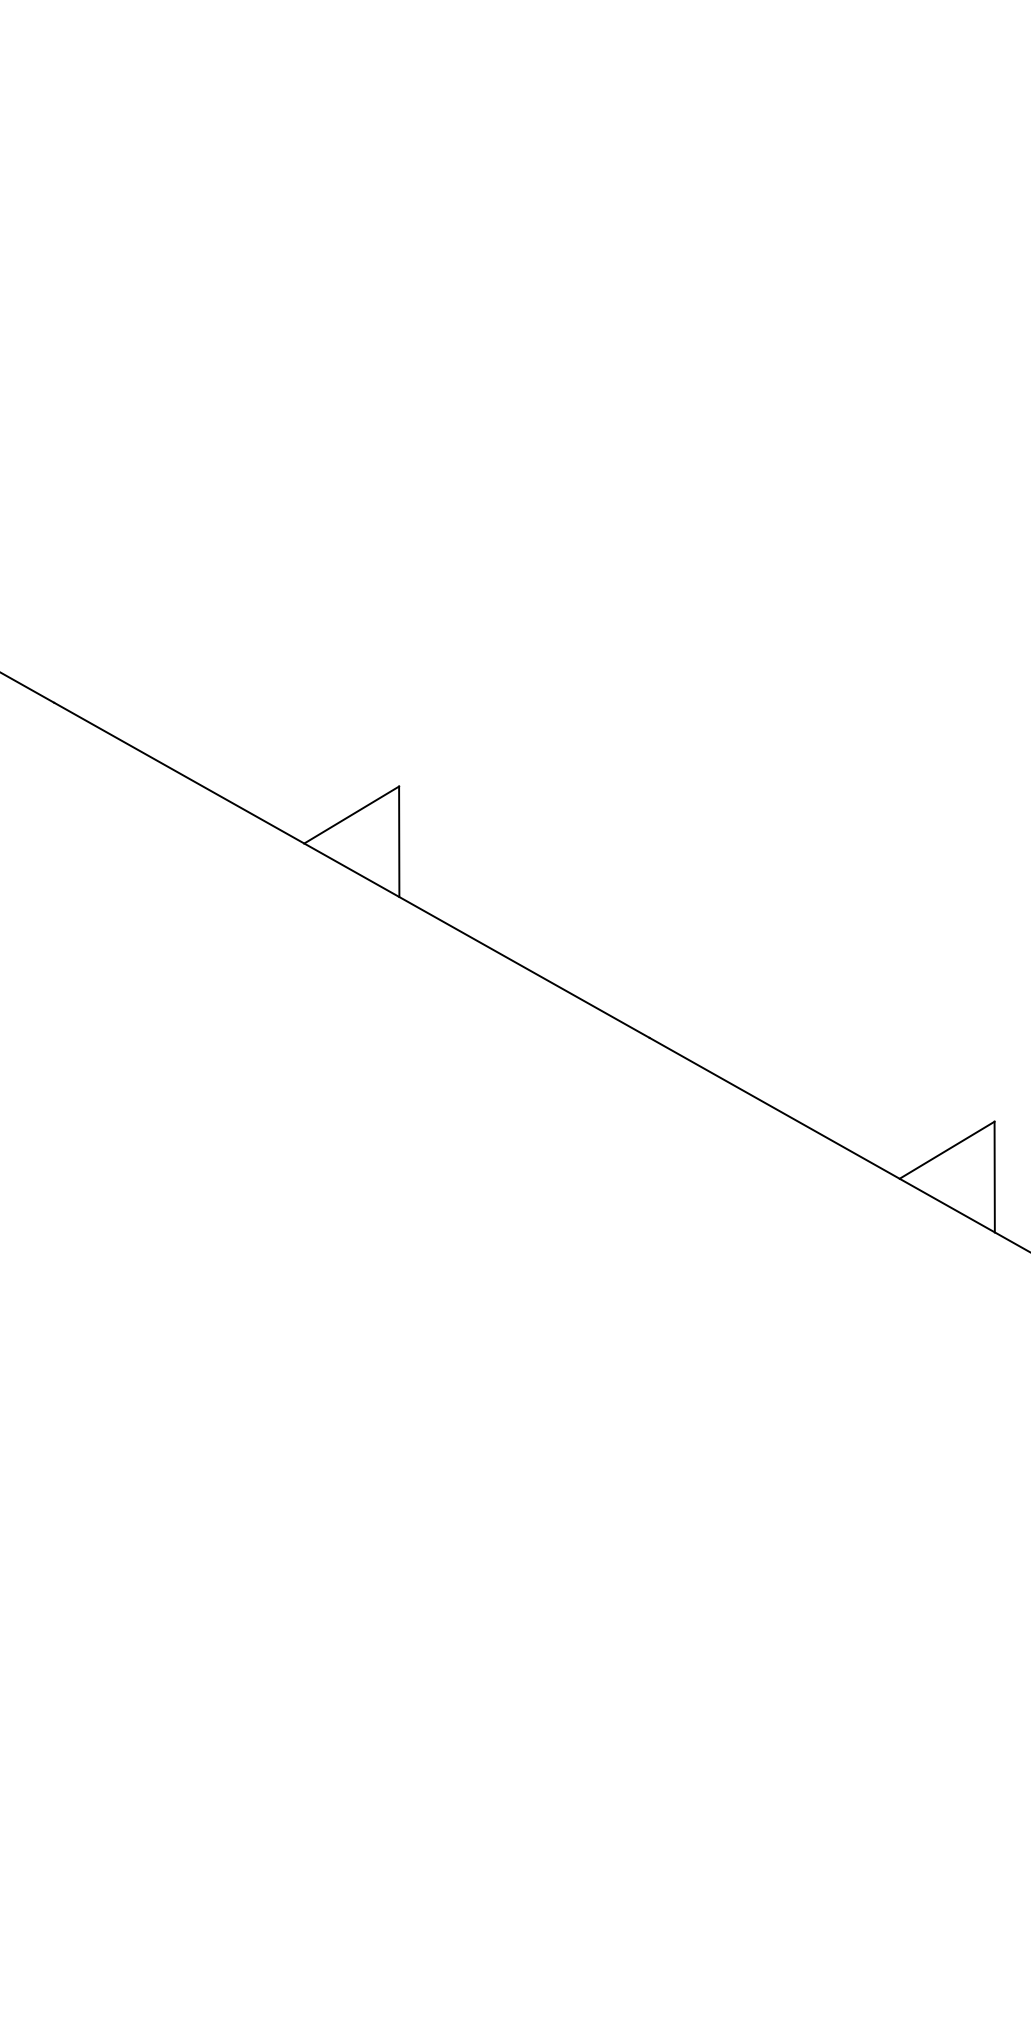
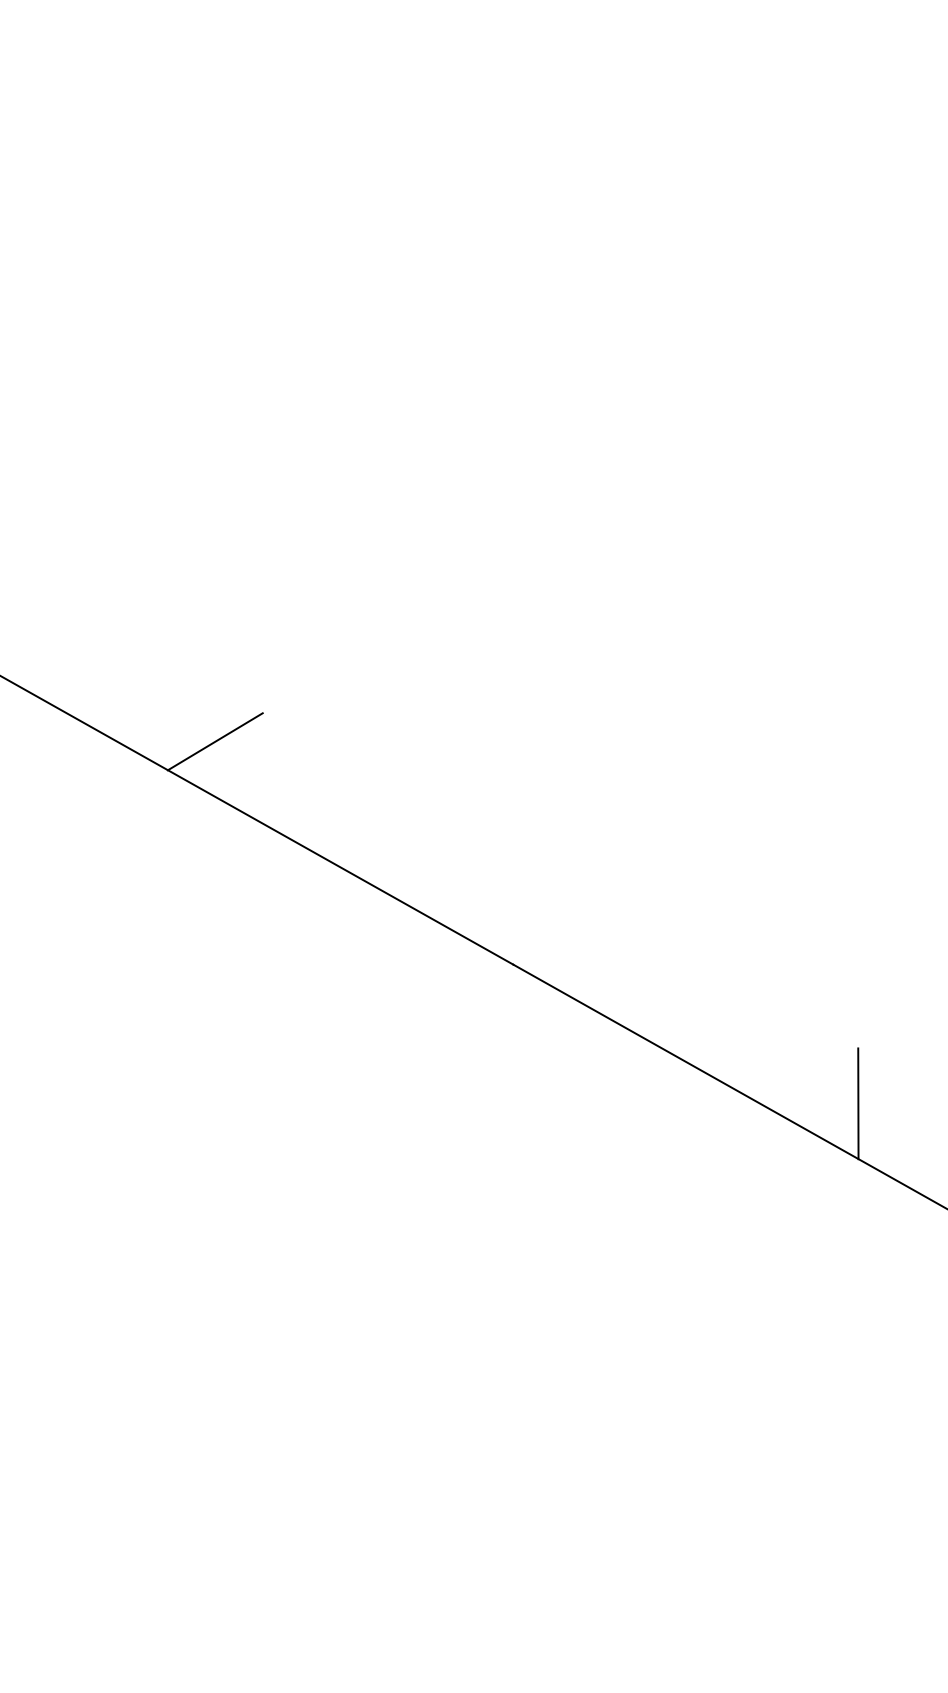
line: (399, 841) -> (263, 768), removed
line: (946, 1149) -> (810, 1076), removed

